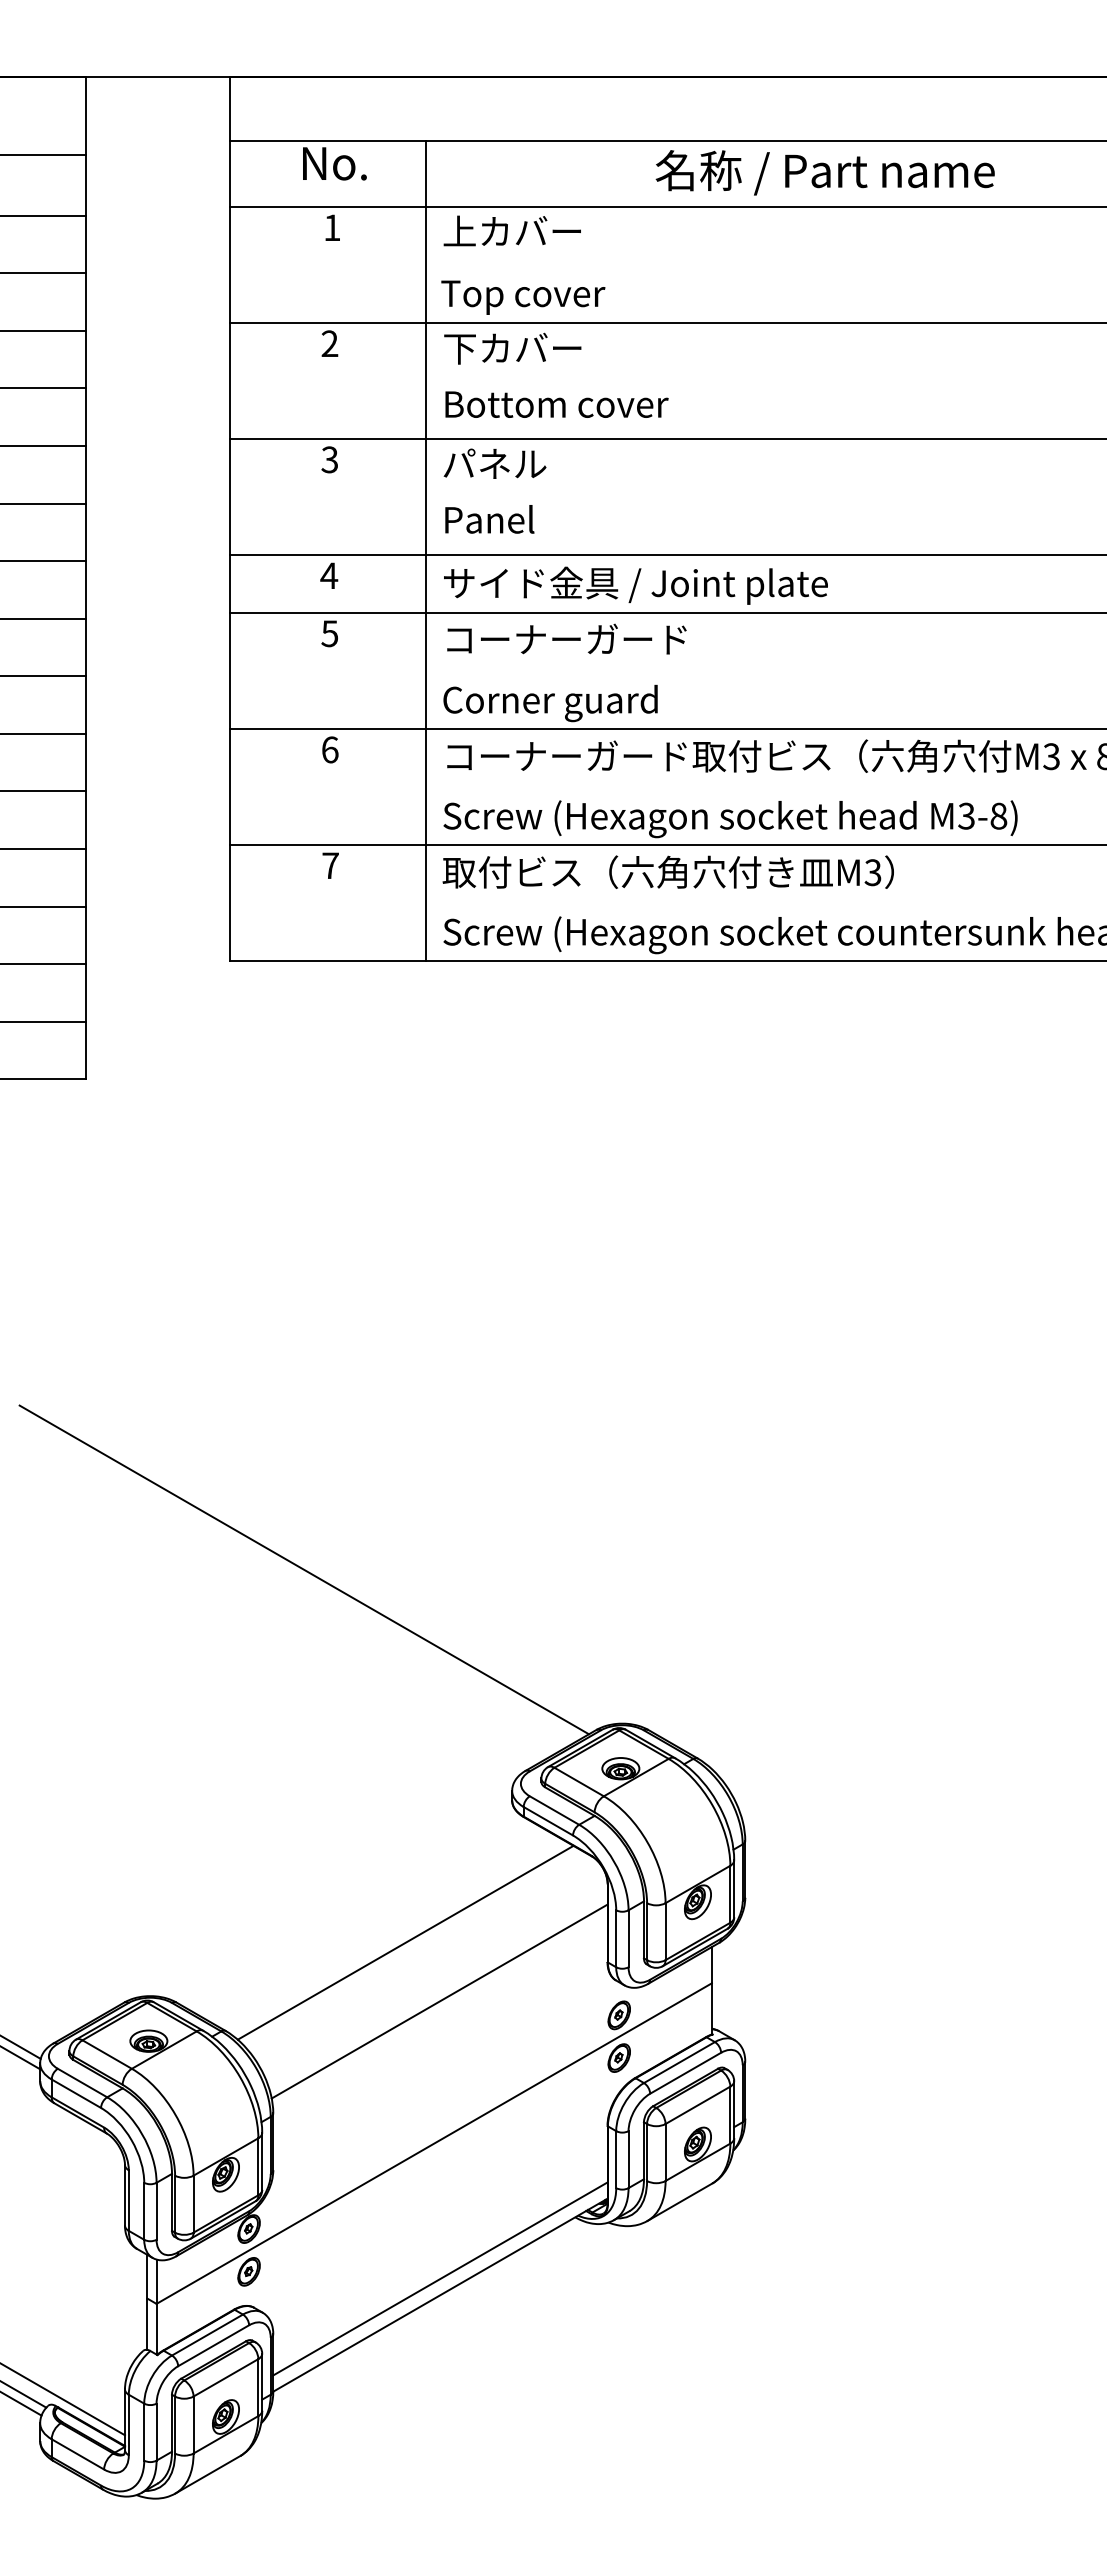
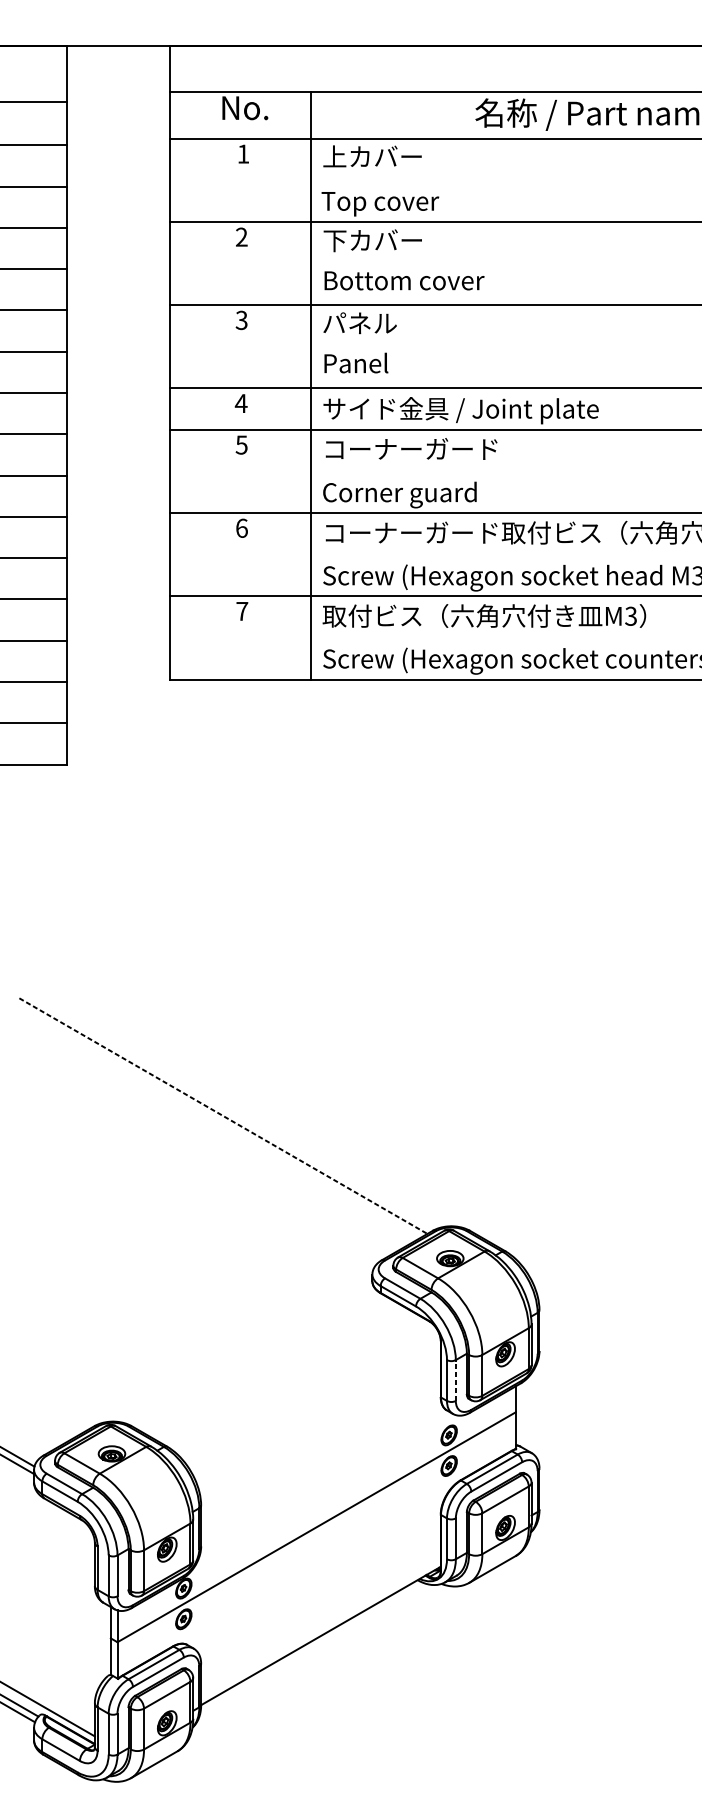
line: (304, 1569) -> (223, 1115), solid -> dashed
line: (628, 1938) -> (455, 1380), solid -> dashed
line: (405, 1942) -> (295, 1383), removed
line: (439, 2001) -> (320, 1425), removed
line: (440, 2278) -> (321, 1624), removed

